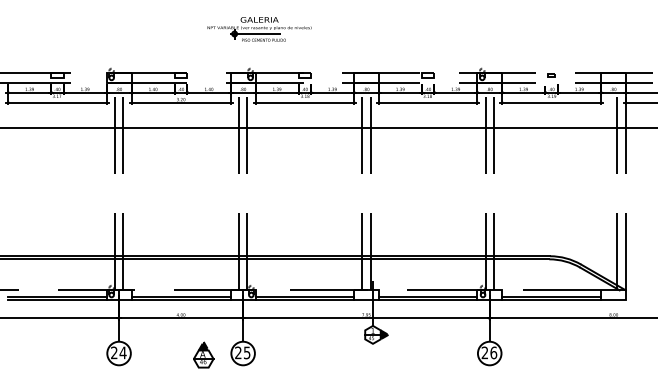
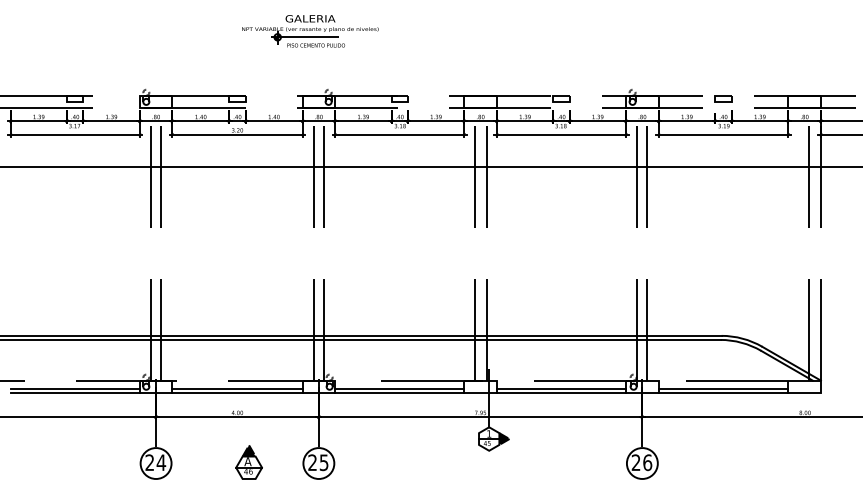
part: (259, 29) -> (310, 31), moved
part: (551, 75) -> (723, 98), size x1.67
part: (203, 355) -> (248, 462), moved

